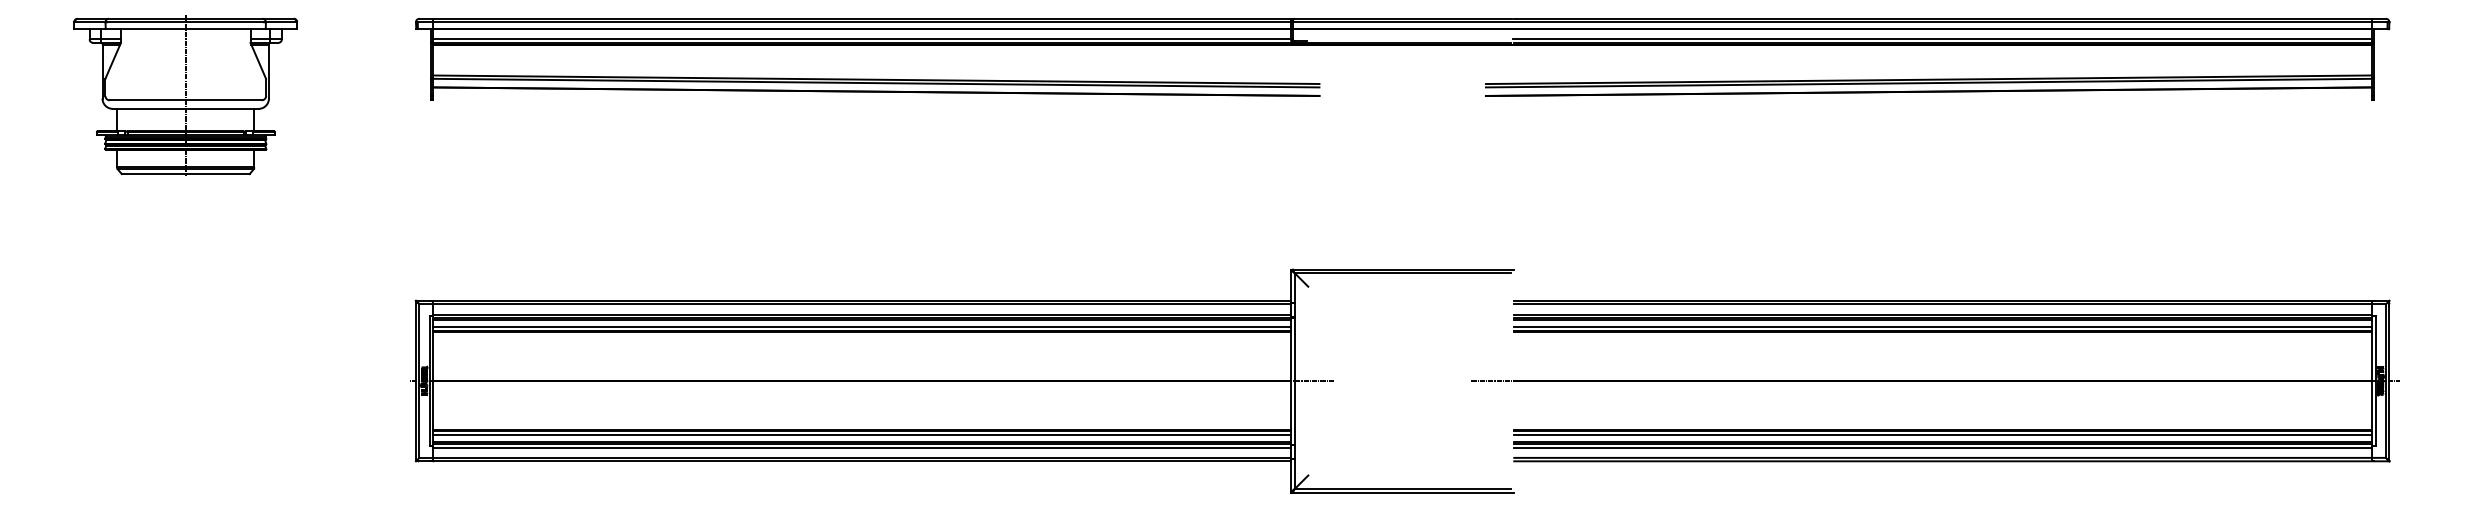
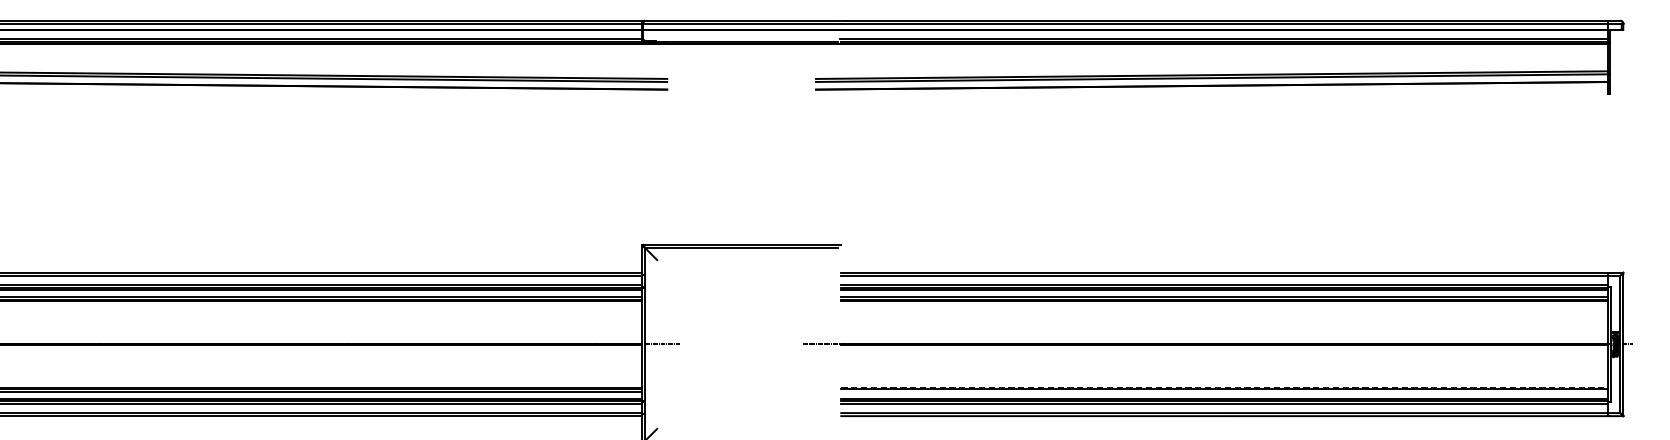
line: (1943, 429) -> (1224, 387), solid -> dashed
line: (1943, 434) -> (1224, 392), removed

